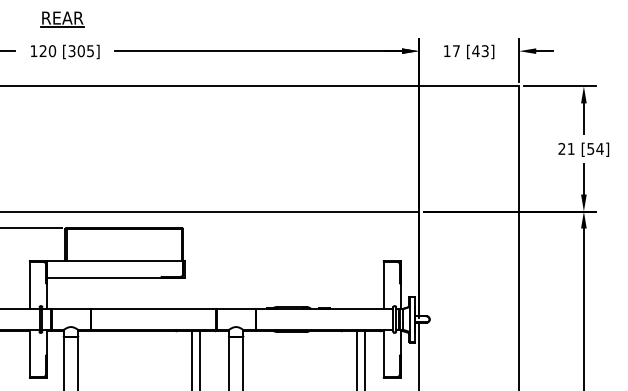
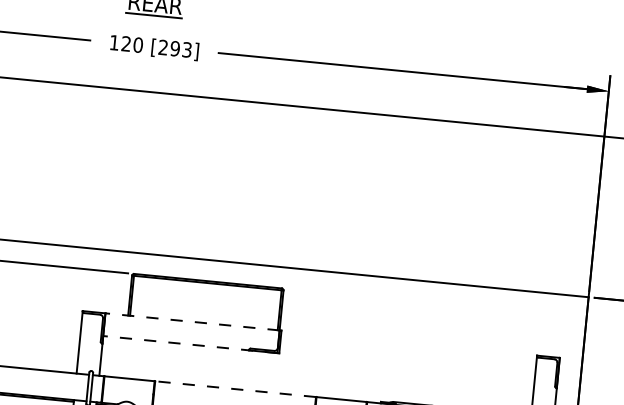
text: (80, 51) -> (174, 49), [305] -> [293]
line: (115, 260) -> (192, 321), solid -> dashed
line: (115, 278) -> (190, 345), solid -> dashed
line: (153, 309) -> (235, 389), solid -> dashed

